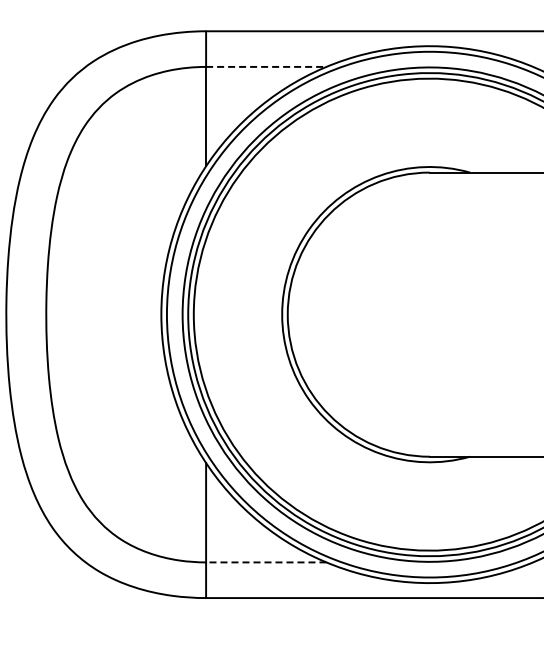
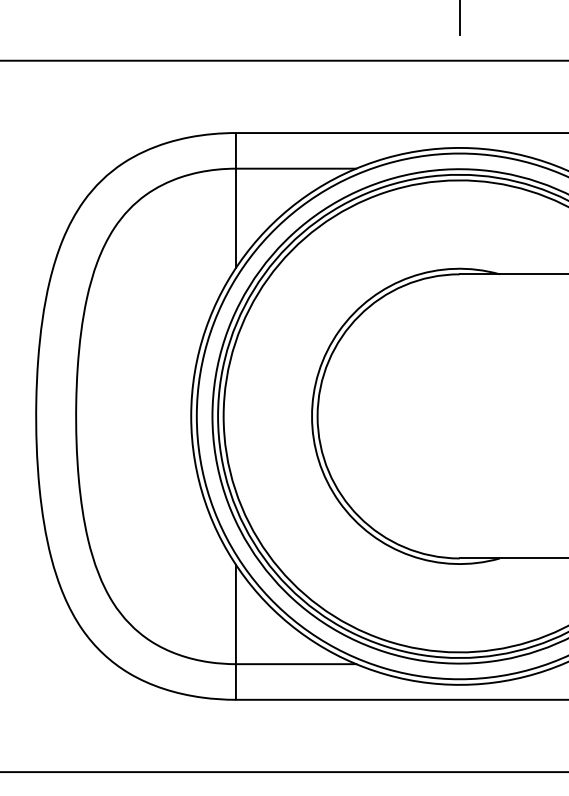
line: (266, 66) -> (296, 168), dashed -> solid
line: (265, 562) -> (295, 664), dashed -> solid

